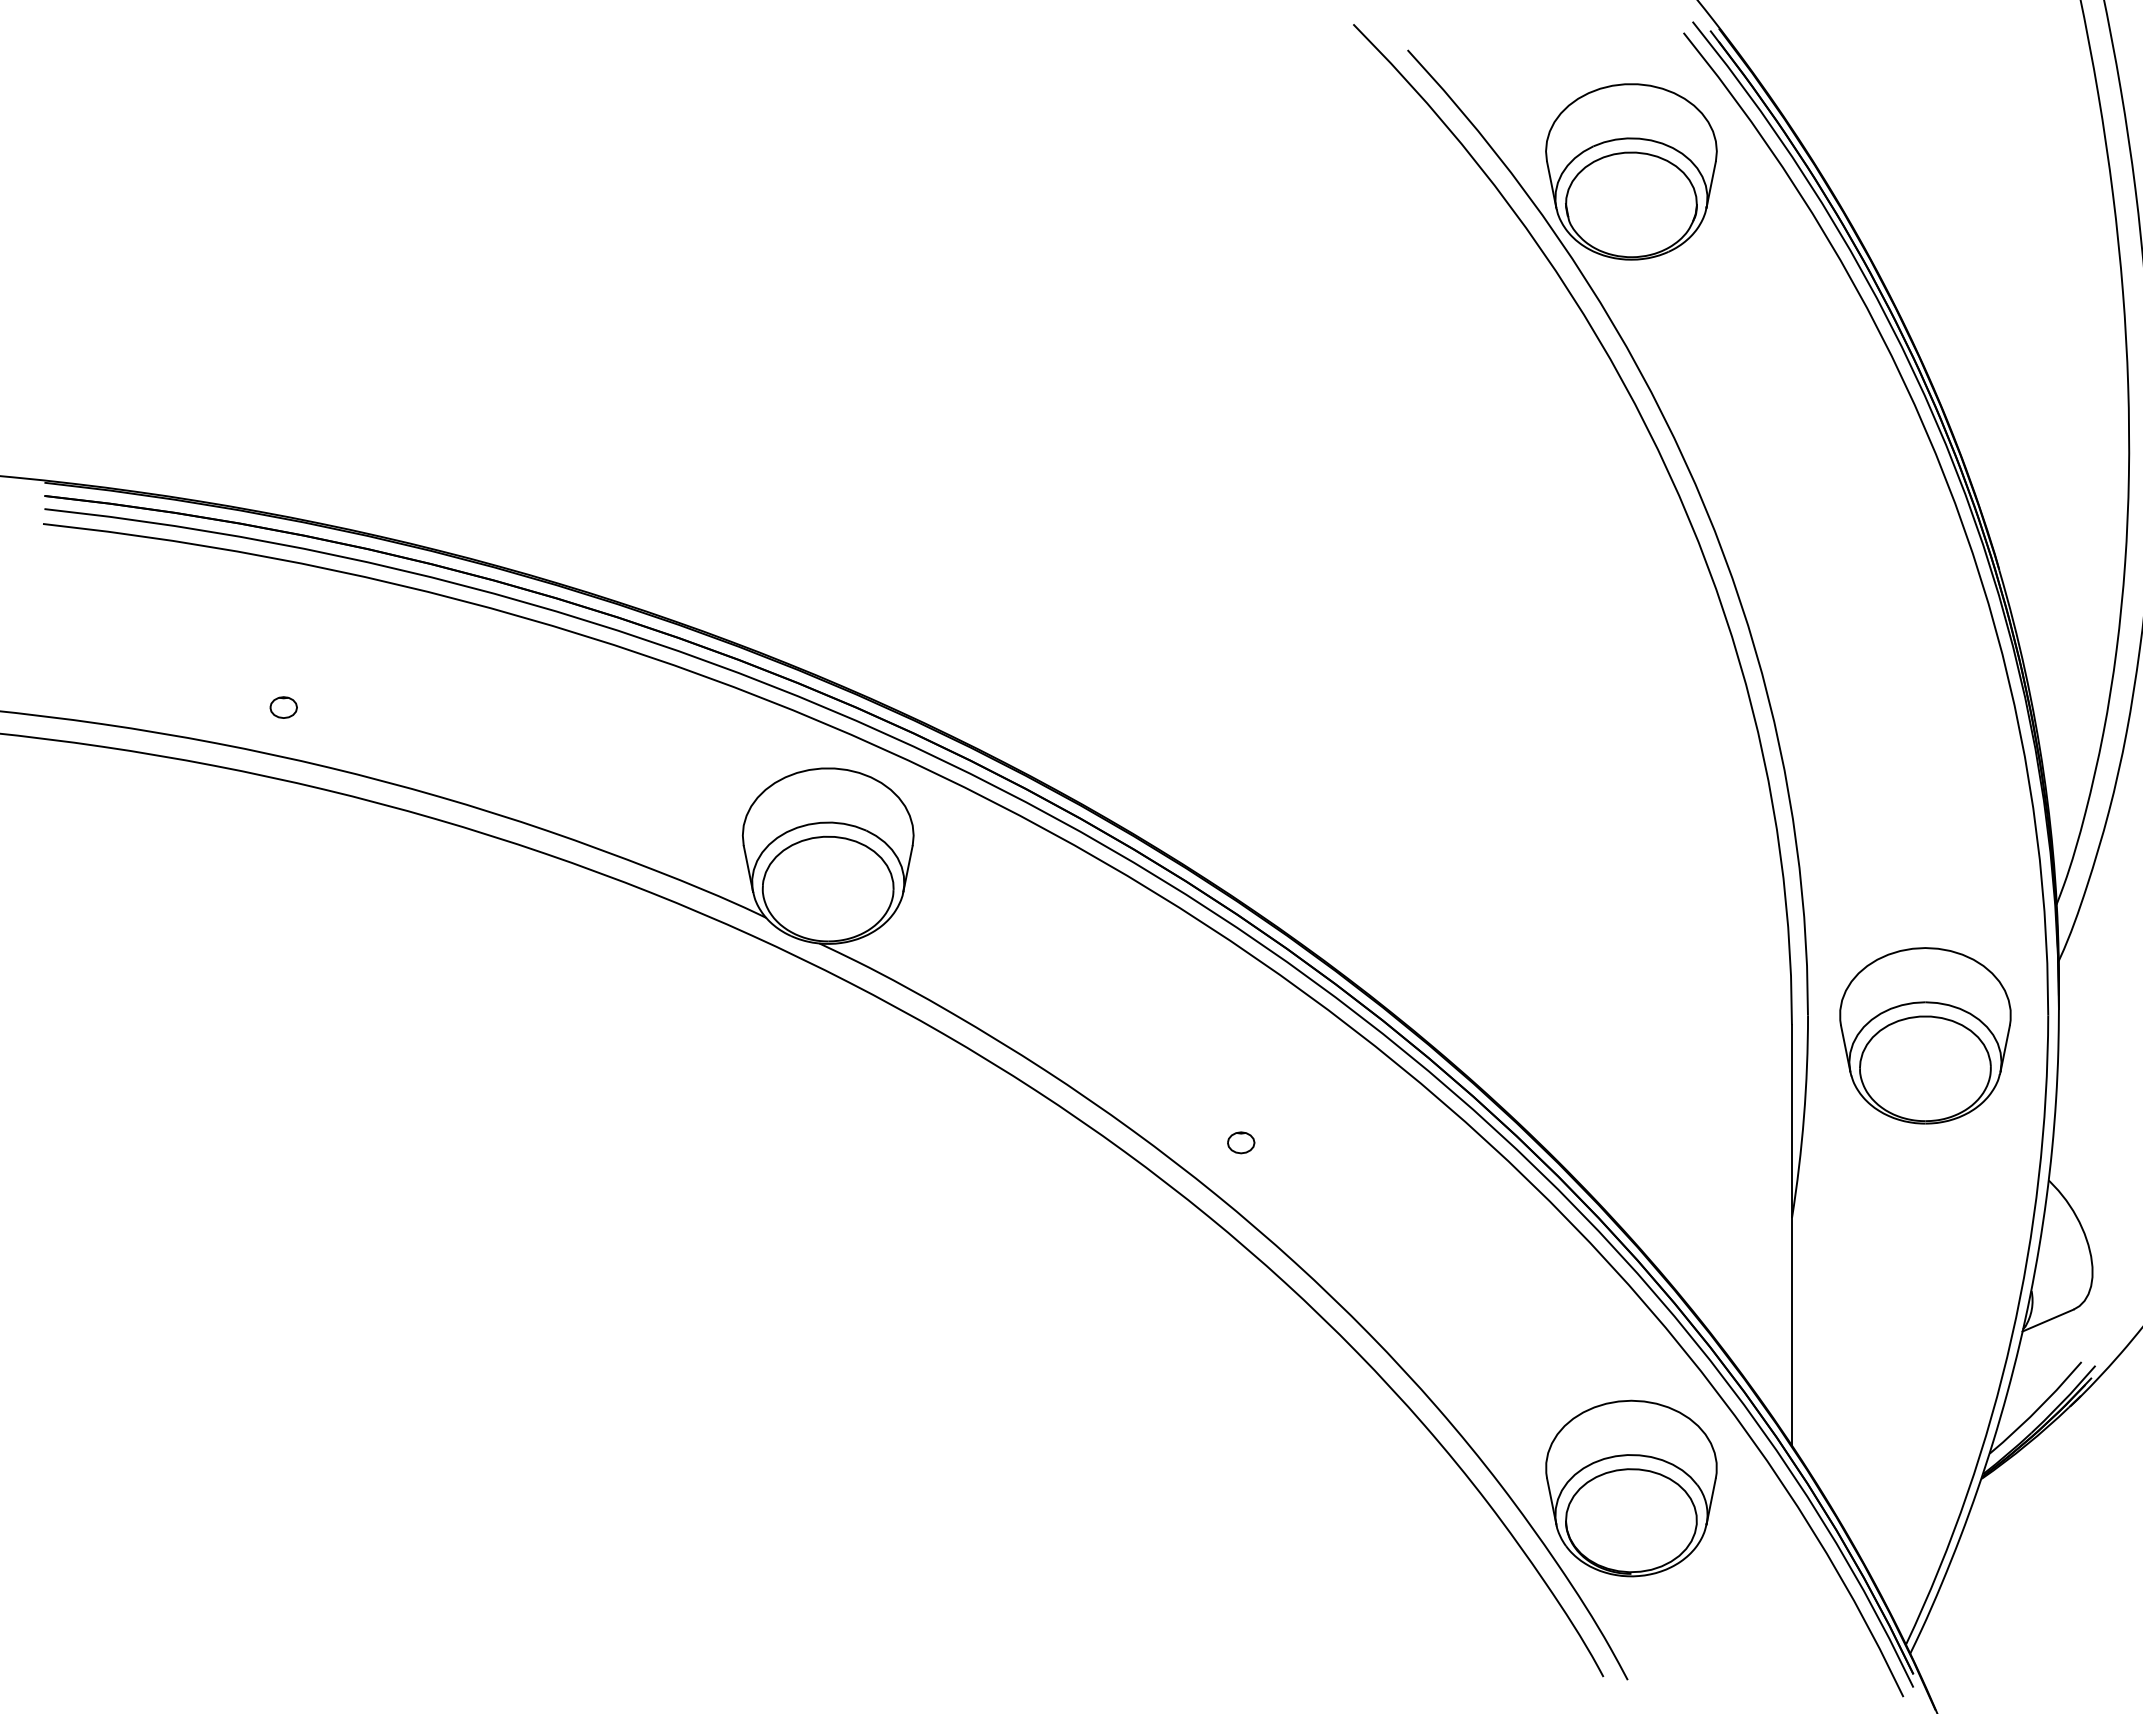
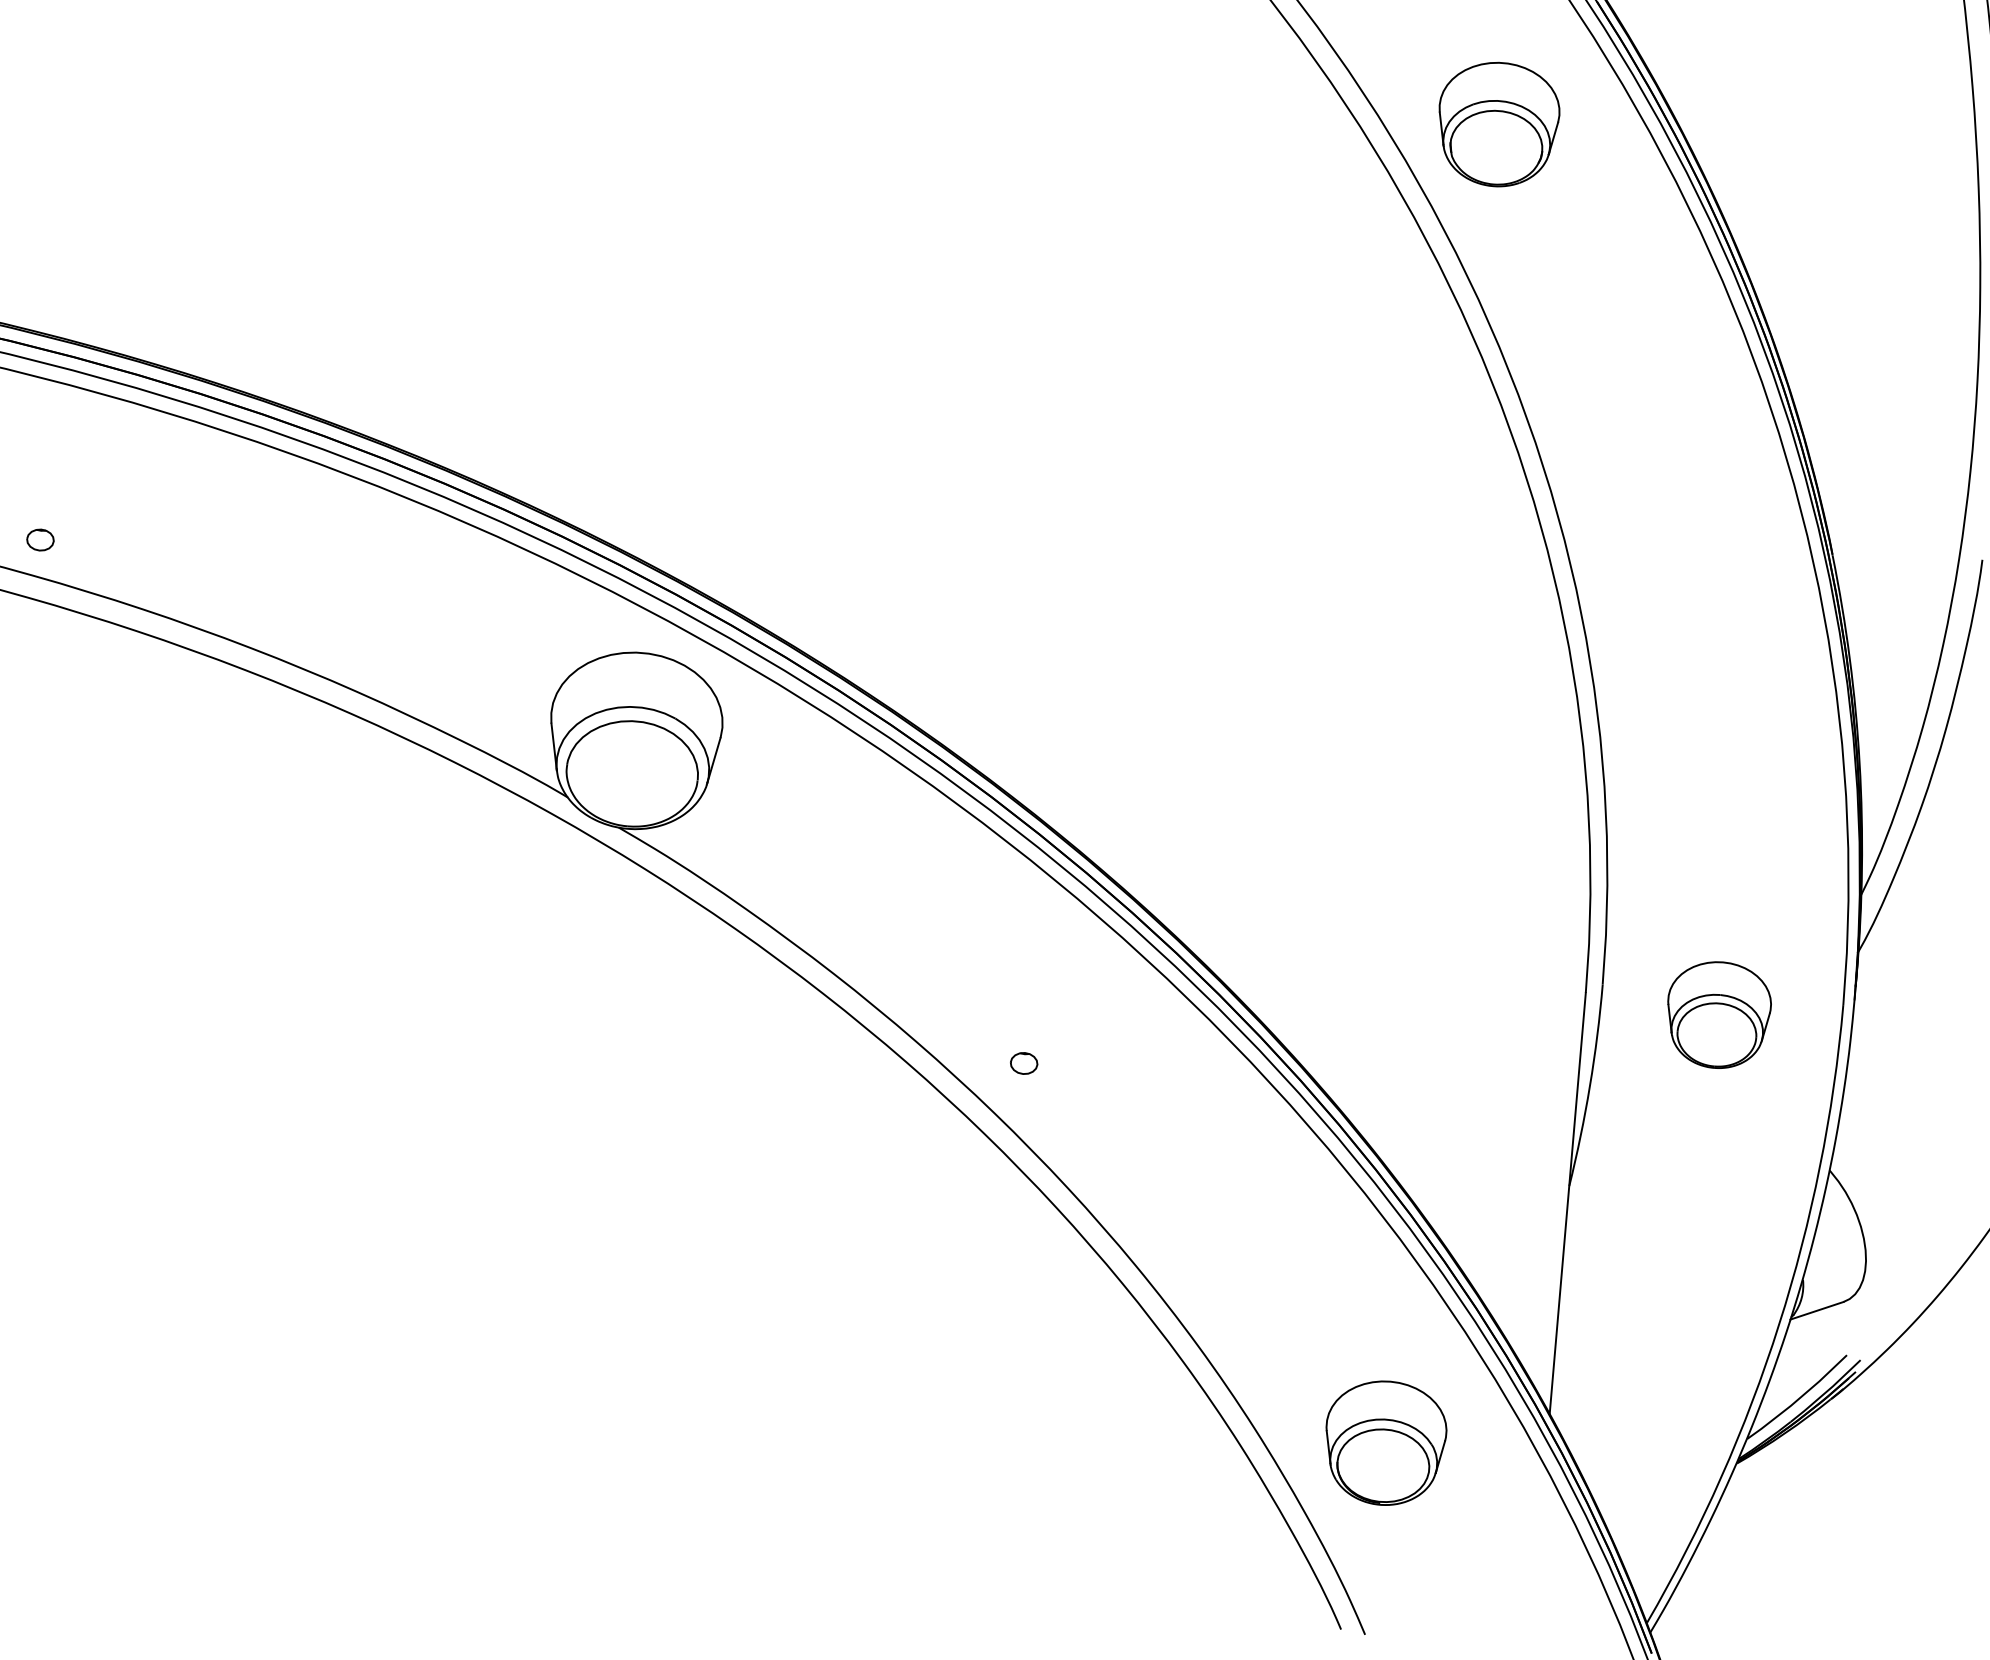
part: (1631, 171) -> (1498, 124), size x0.7
part: (283, 707) -> (40, 539), moved
part: (1925, 1035) -> (1718, 1014), size x0.6
part: (1631, 1488) -> (1385, 1443), size x0.7

